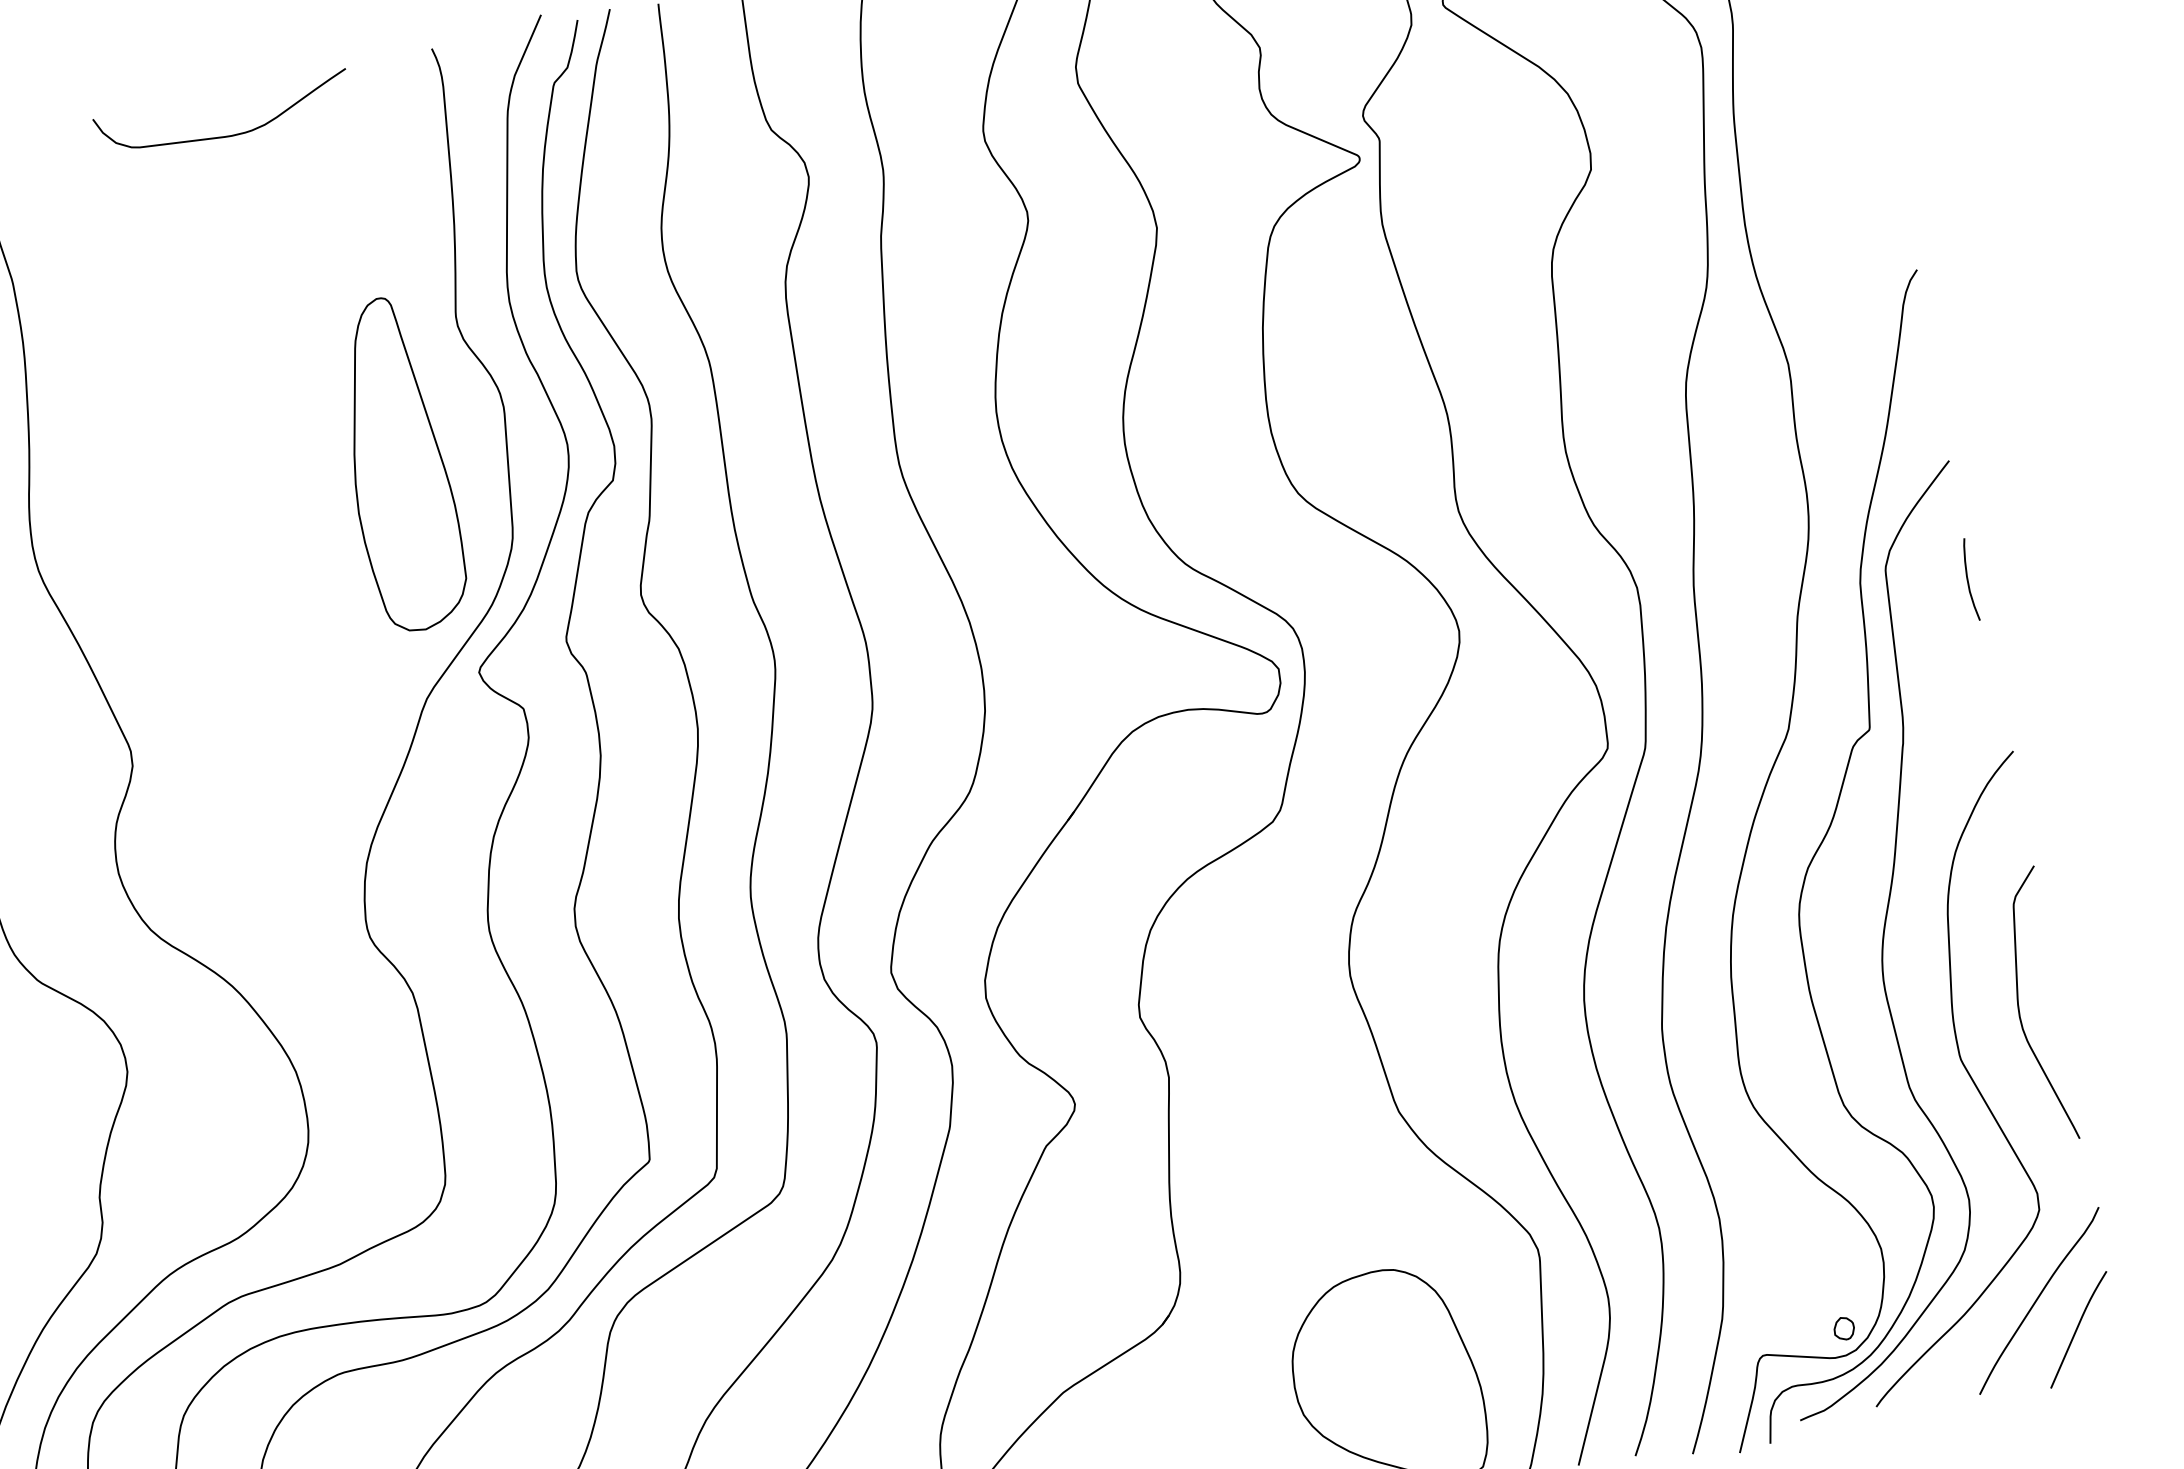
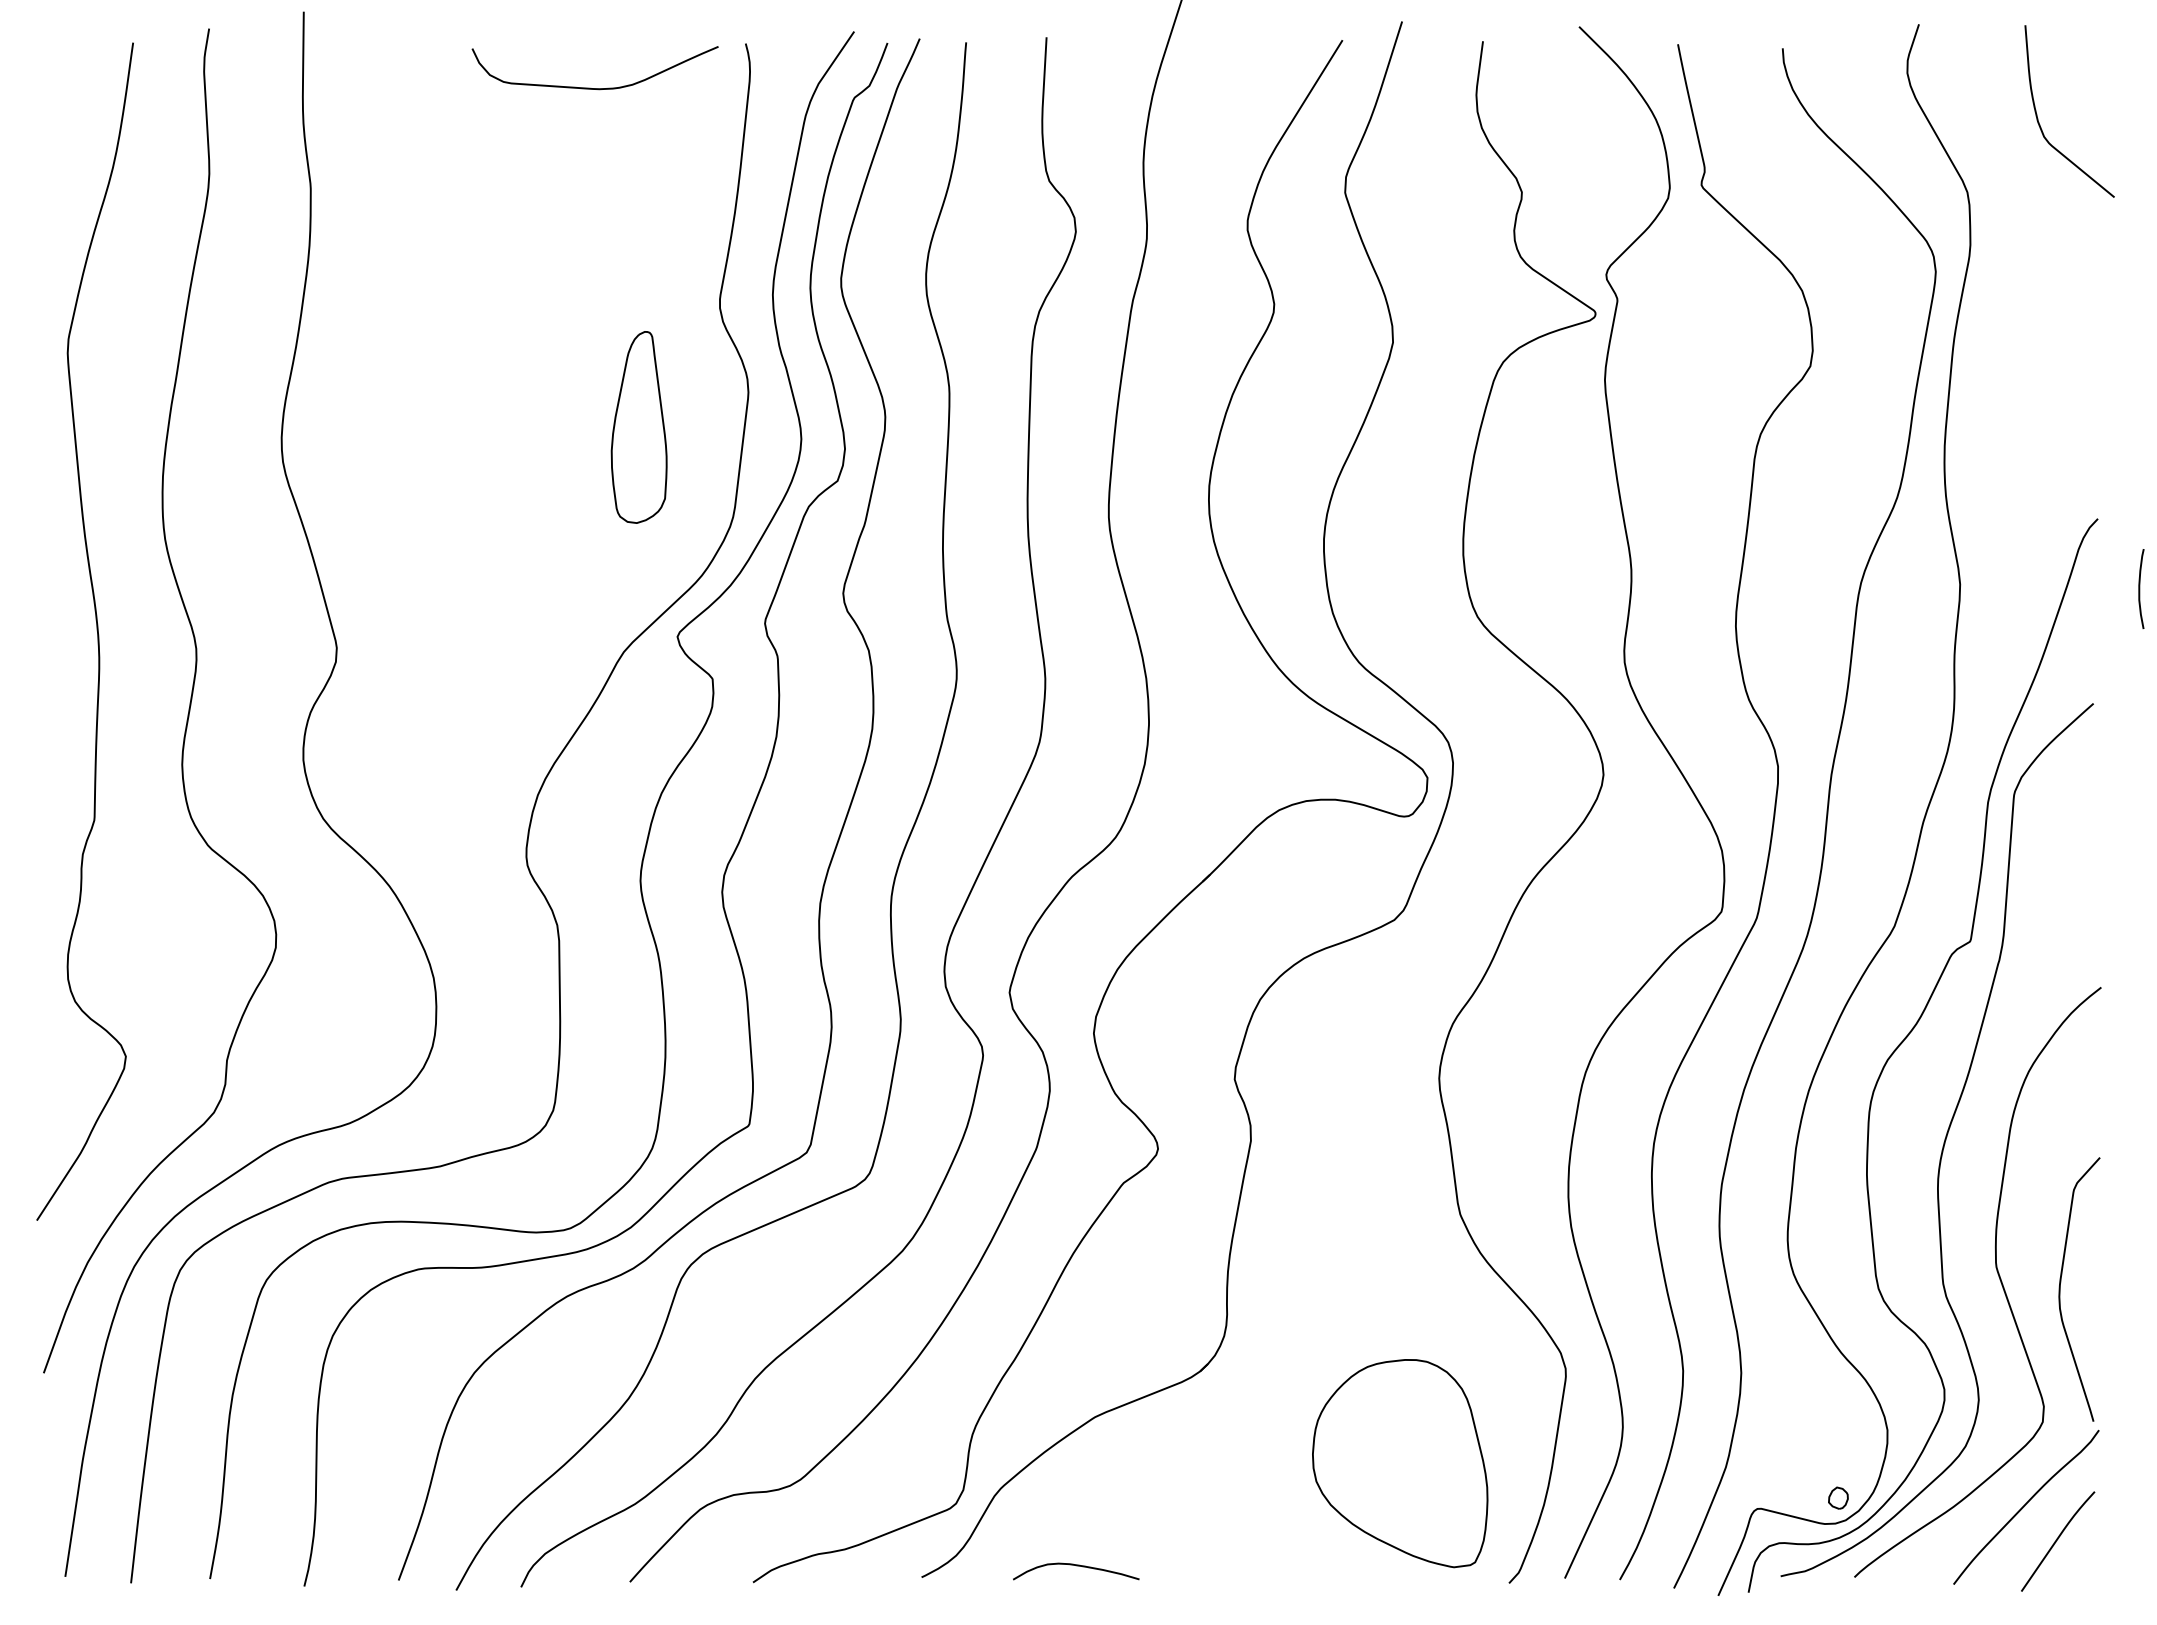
curve: (222, 135) -> (590, 87), moved
part: (397, 464) -> (638, 427), size x0.6
curve: (1968, 579) -> (2140, 588), moved
curve: (2019, 1009) -> (2060, 1289), moved

